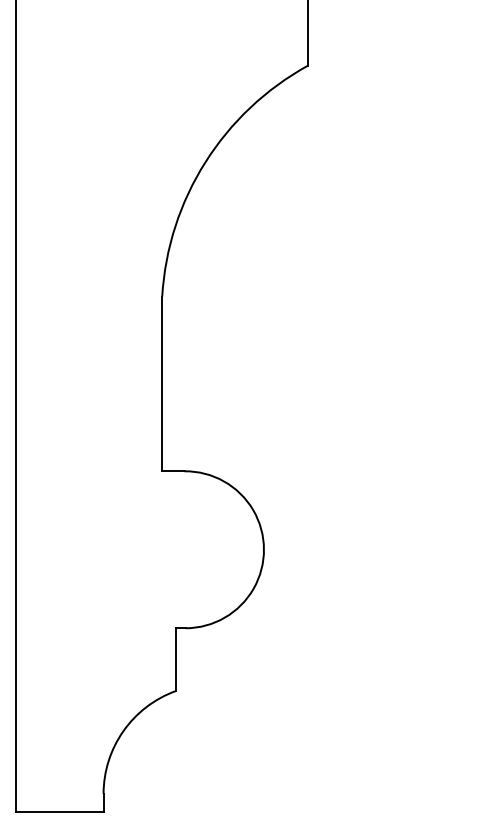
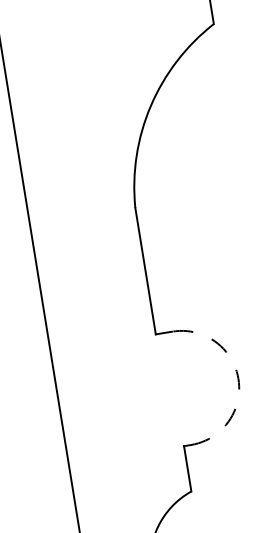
arc: (263, 549) -> (238, 378), solid -> dashed

